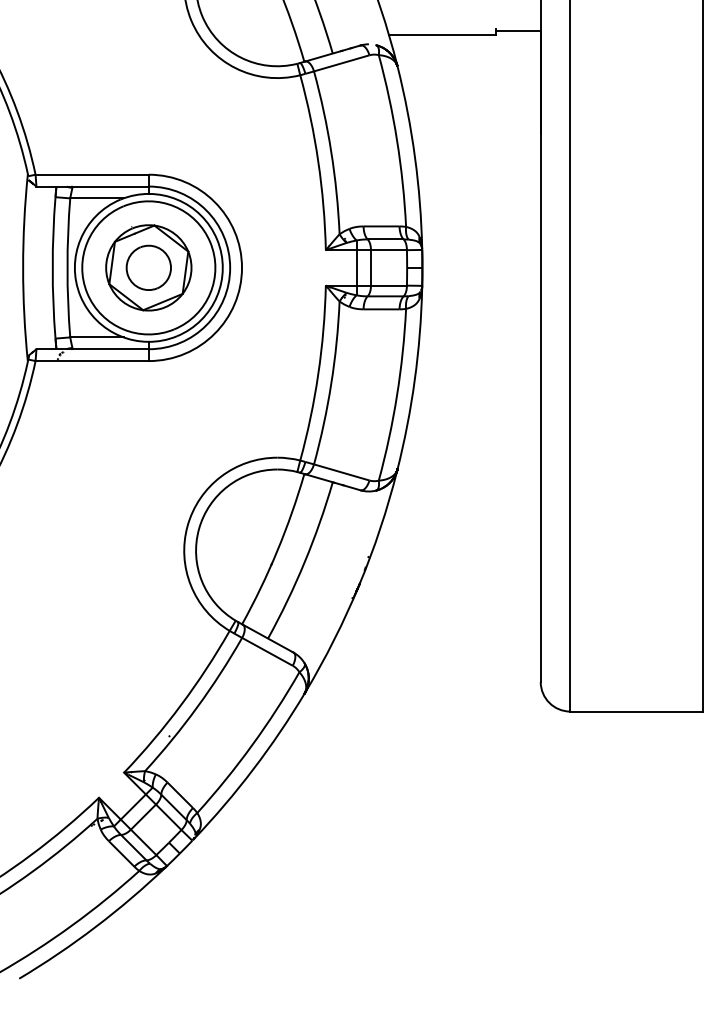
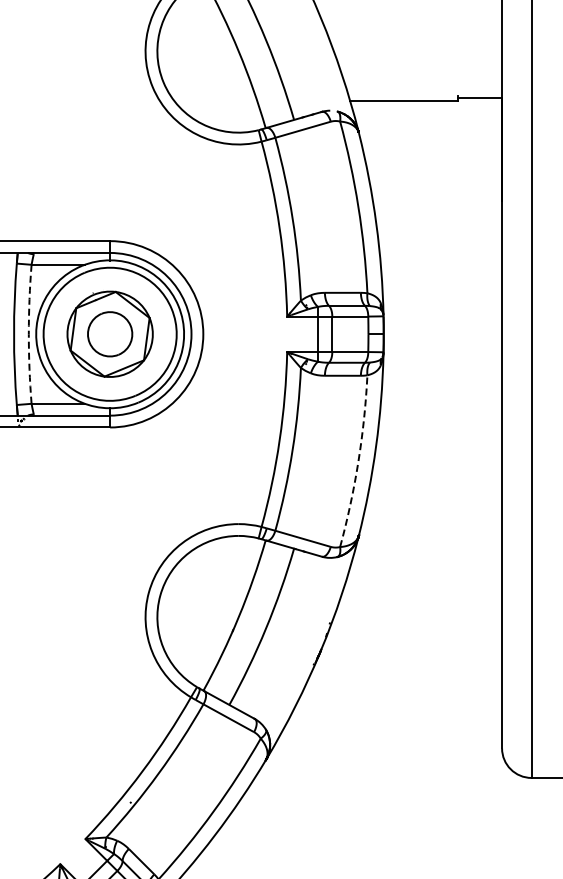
arc: (67, 267) -> (28, 333), solid -> dashed
arc: (397, 395) -> (358, 461), solid -> dashed

